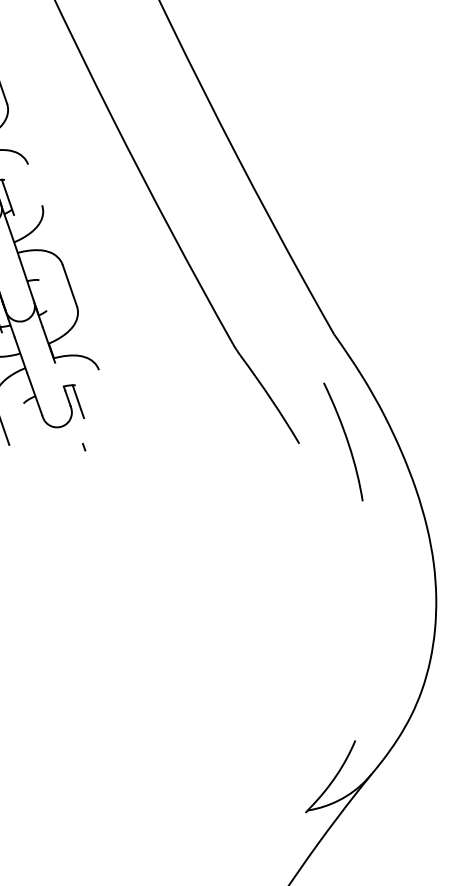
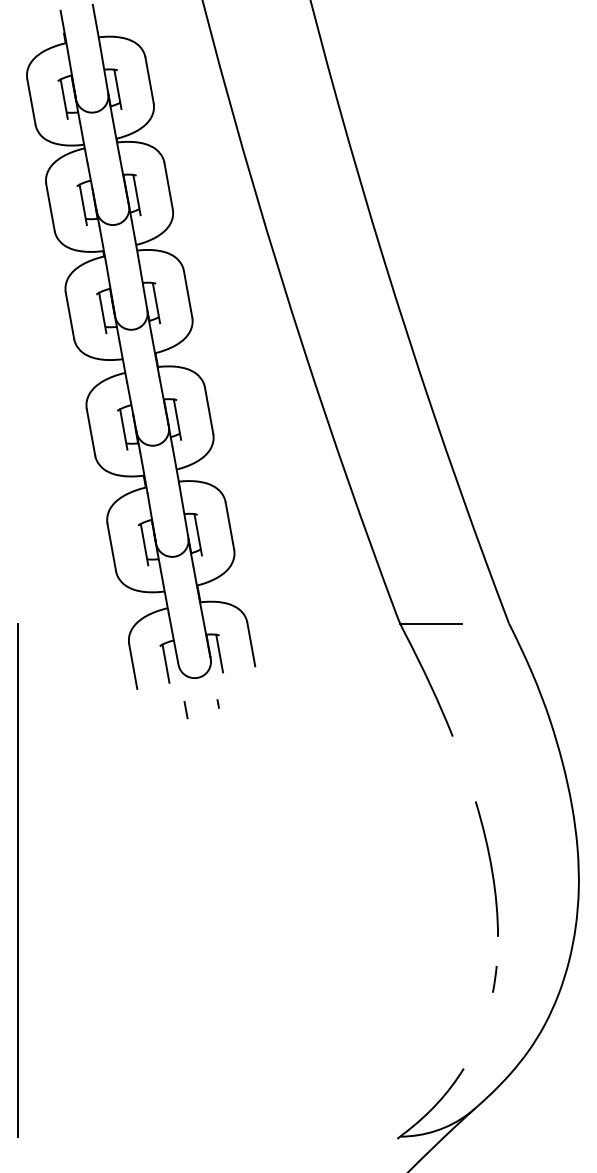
line: (34, 184) -> (208, 410), added
line: (41, 297) -> (197, 534), added
line: (263, 345) -> (430, 623), added
line: (62, 384) -> (205, 632), added
line: (105, 389) -> (251, 644), added
line: (31, 418) -> (165, 663), added
curve: (346, 441) -> (490, 868), moved
line: (55, 457) -> (185, 710), added
line: (370, 655) -> (494, 978), added

